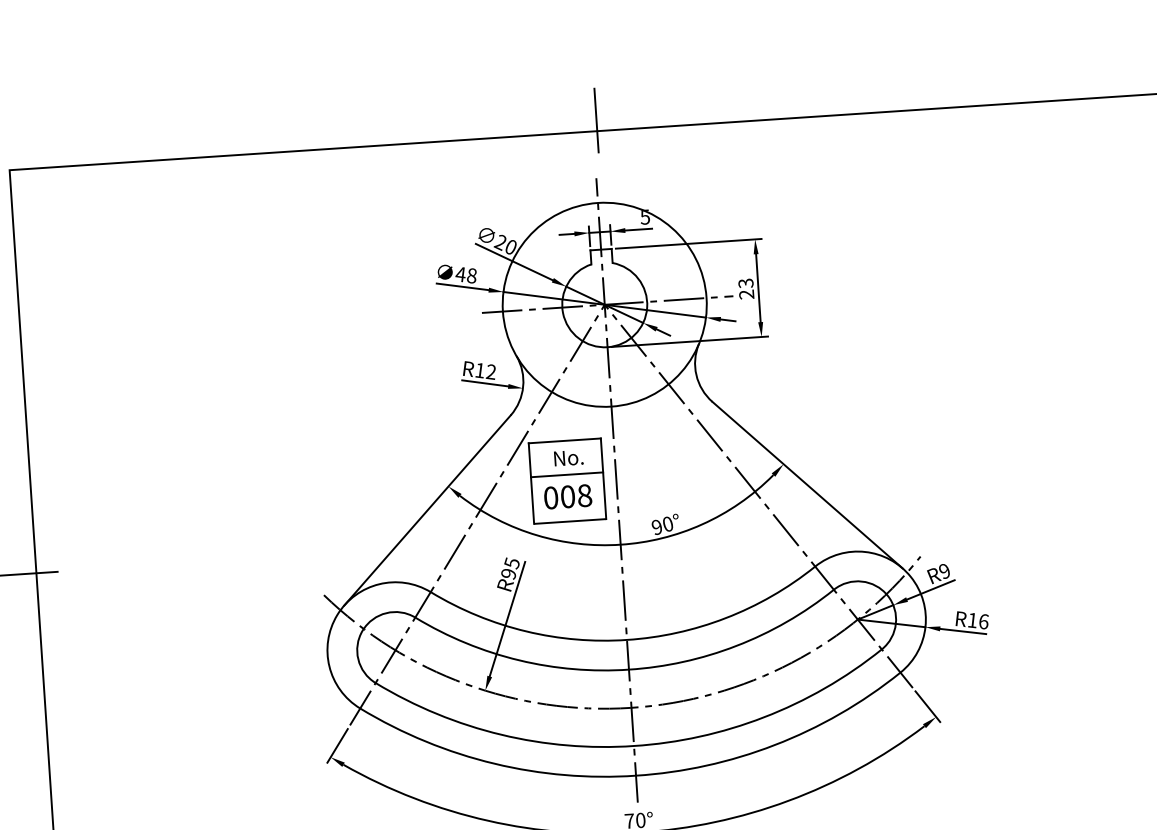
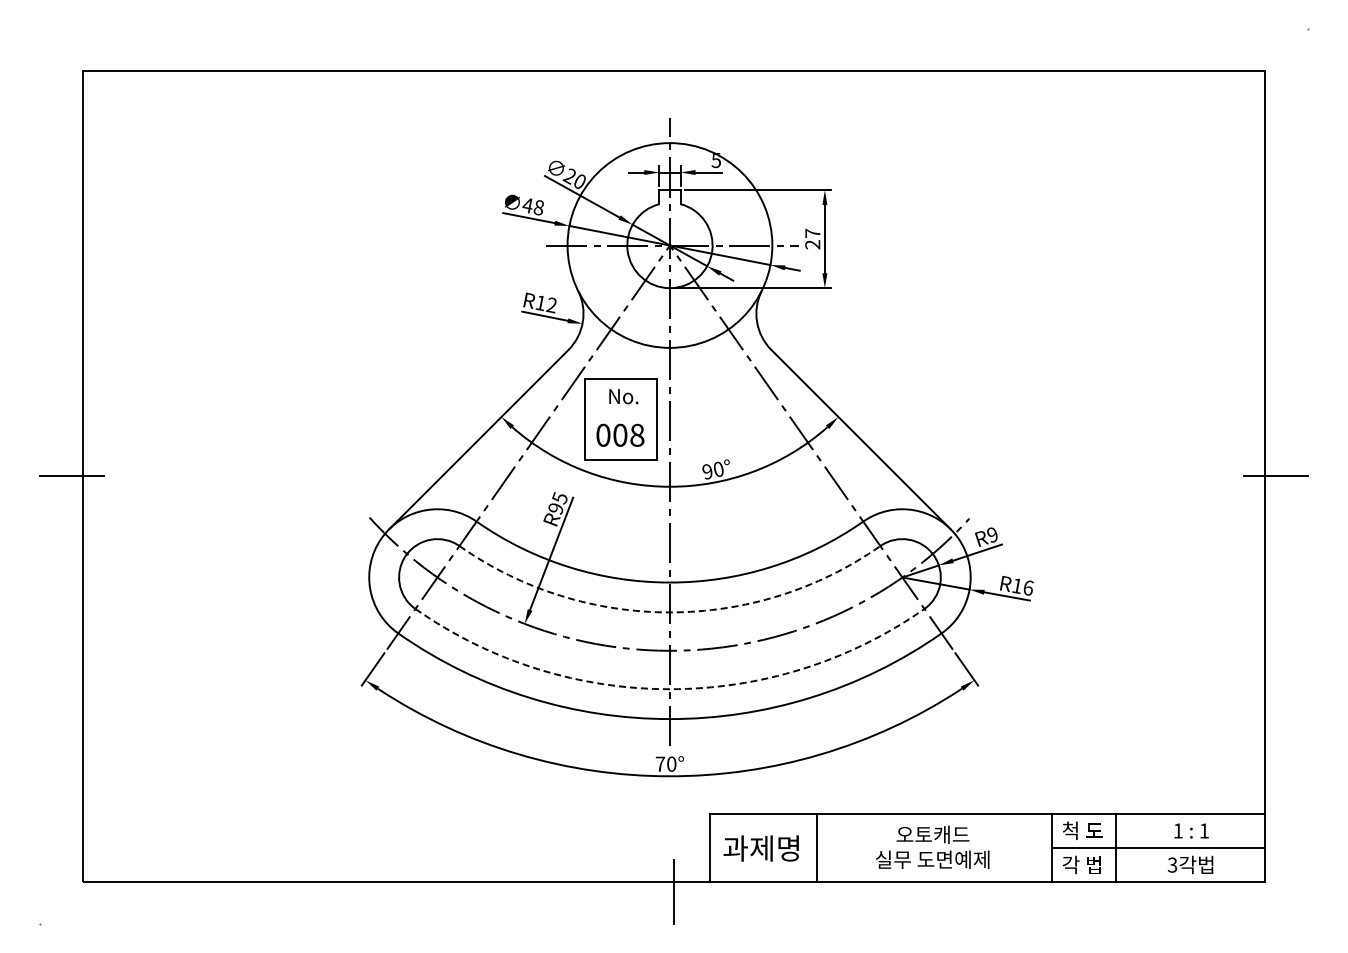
line: (597, 120) -> (674, 60), removed
text: (745, 283) -> (812, 233), 23 -> 27
line: (566, 475) -> (620, 413), removed
arc: (628, 669) -> (669, 612), solid -> dashed
arc: (633, 746) -> (669, 689), solid -> dashed

